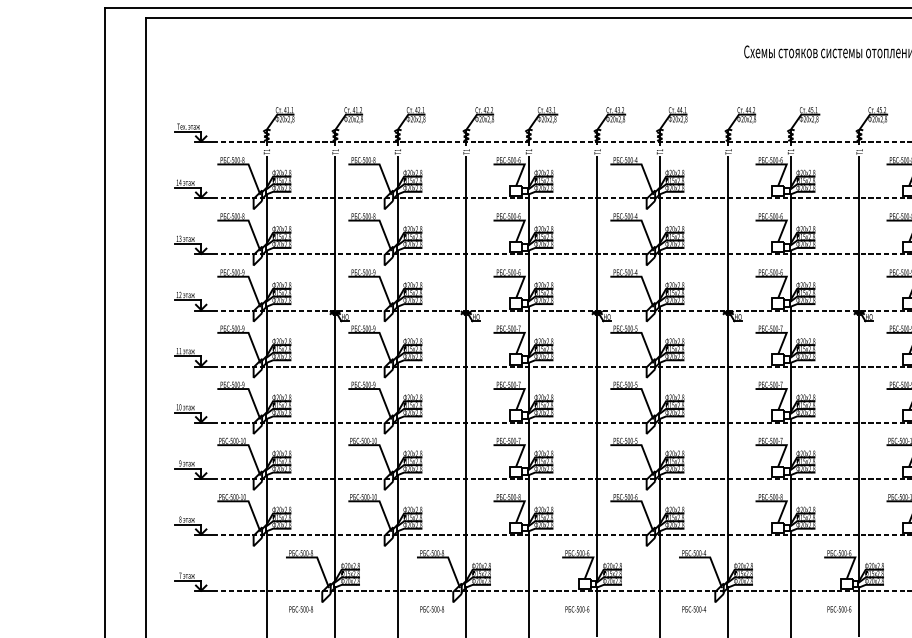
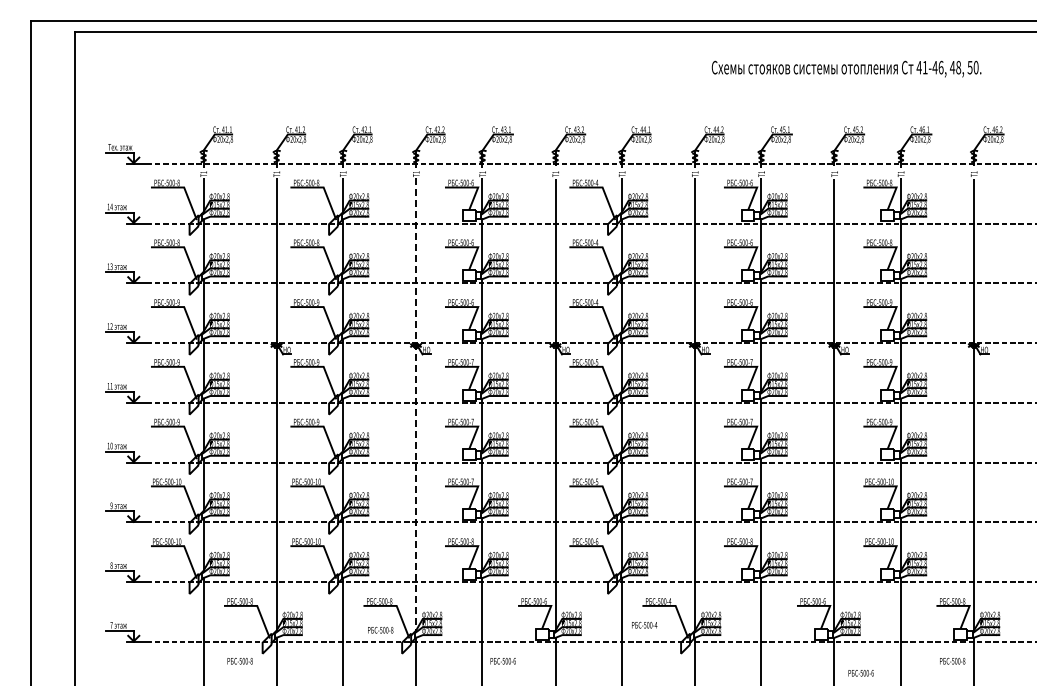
line: (466, 369) -> (416, 405), solid -> dashed
text: (432, 608) -> (380, 629), moved
text: (694, 608) -> (644, 624), moved
text: (576, 609) -> (502, 661), moved
text: (838, 609) -> (860, 673), moved

